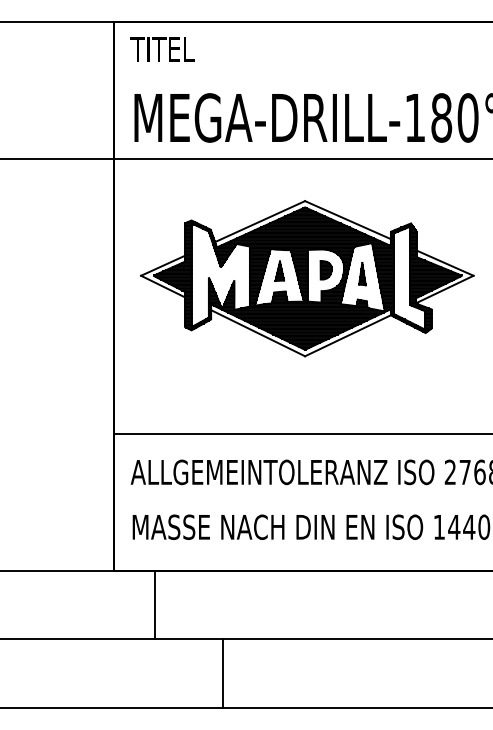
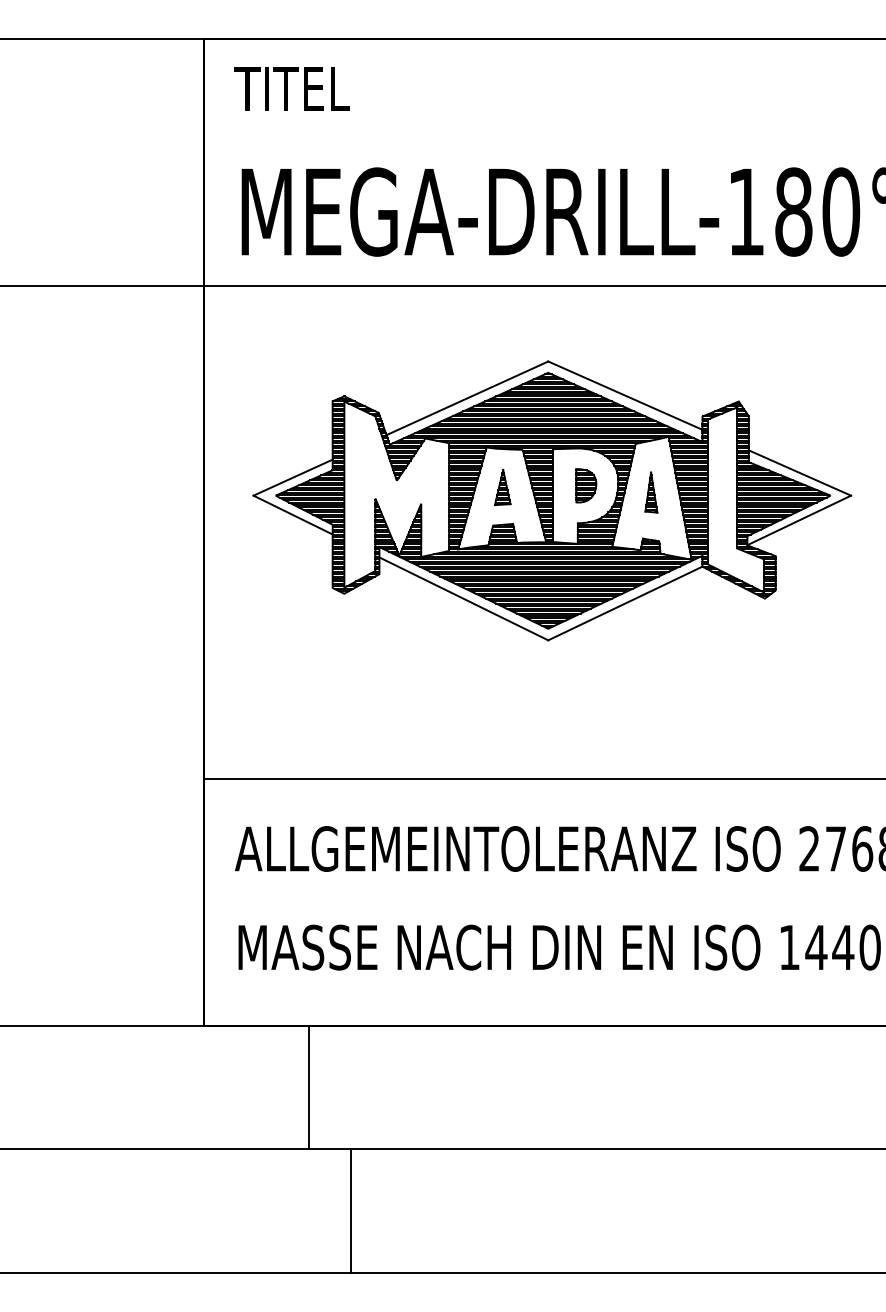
line: (154, 604) -> (308, 1086), moved
line: (223, 673) -> (351, 1210), moved

